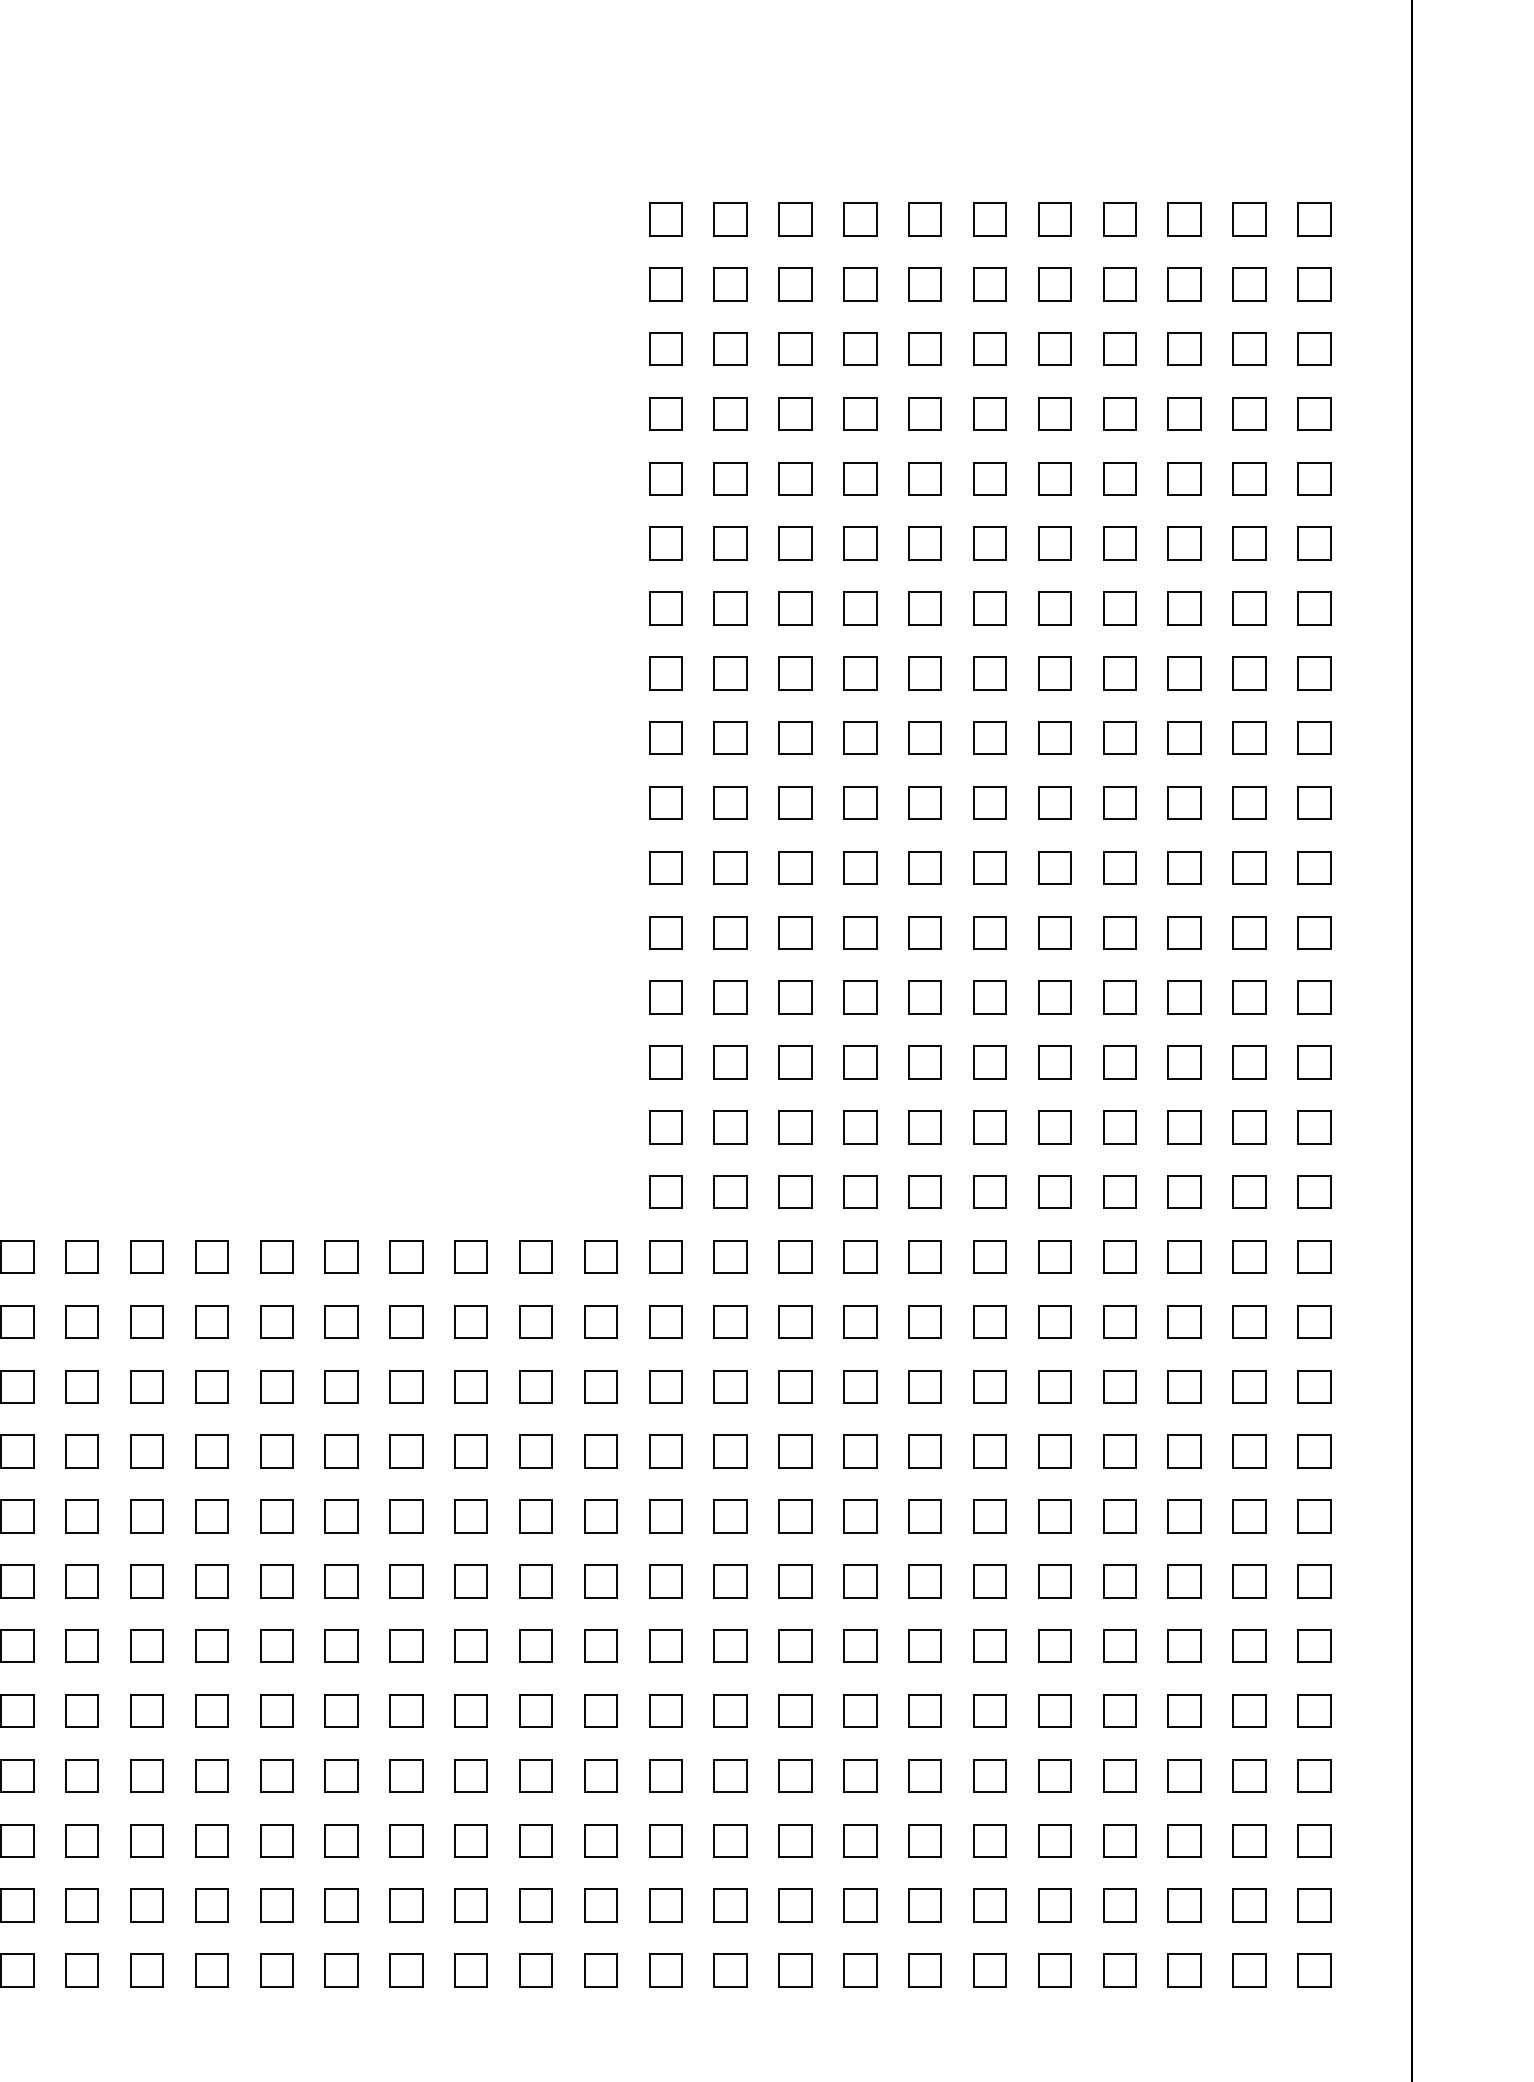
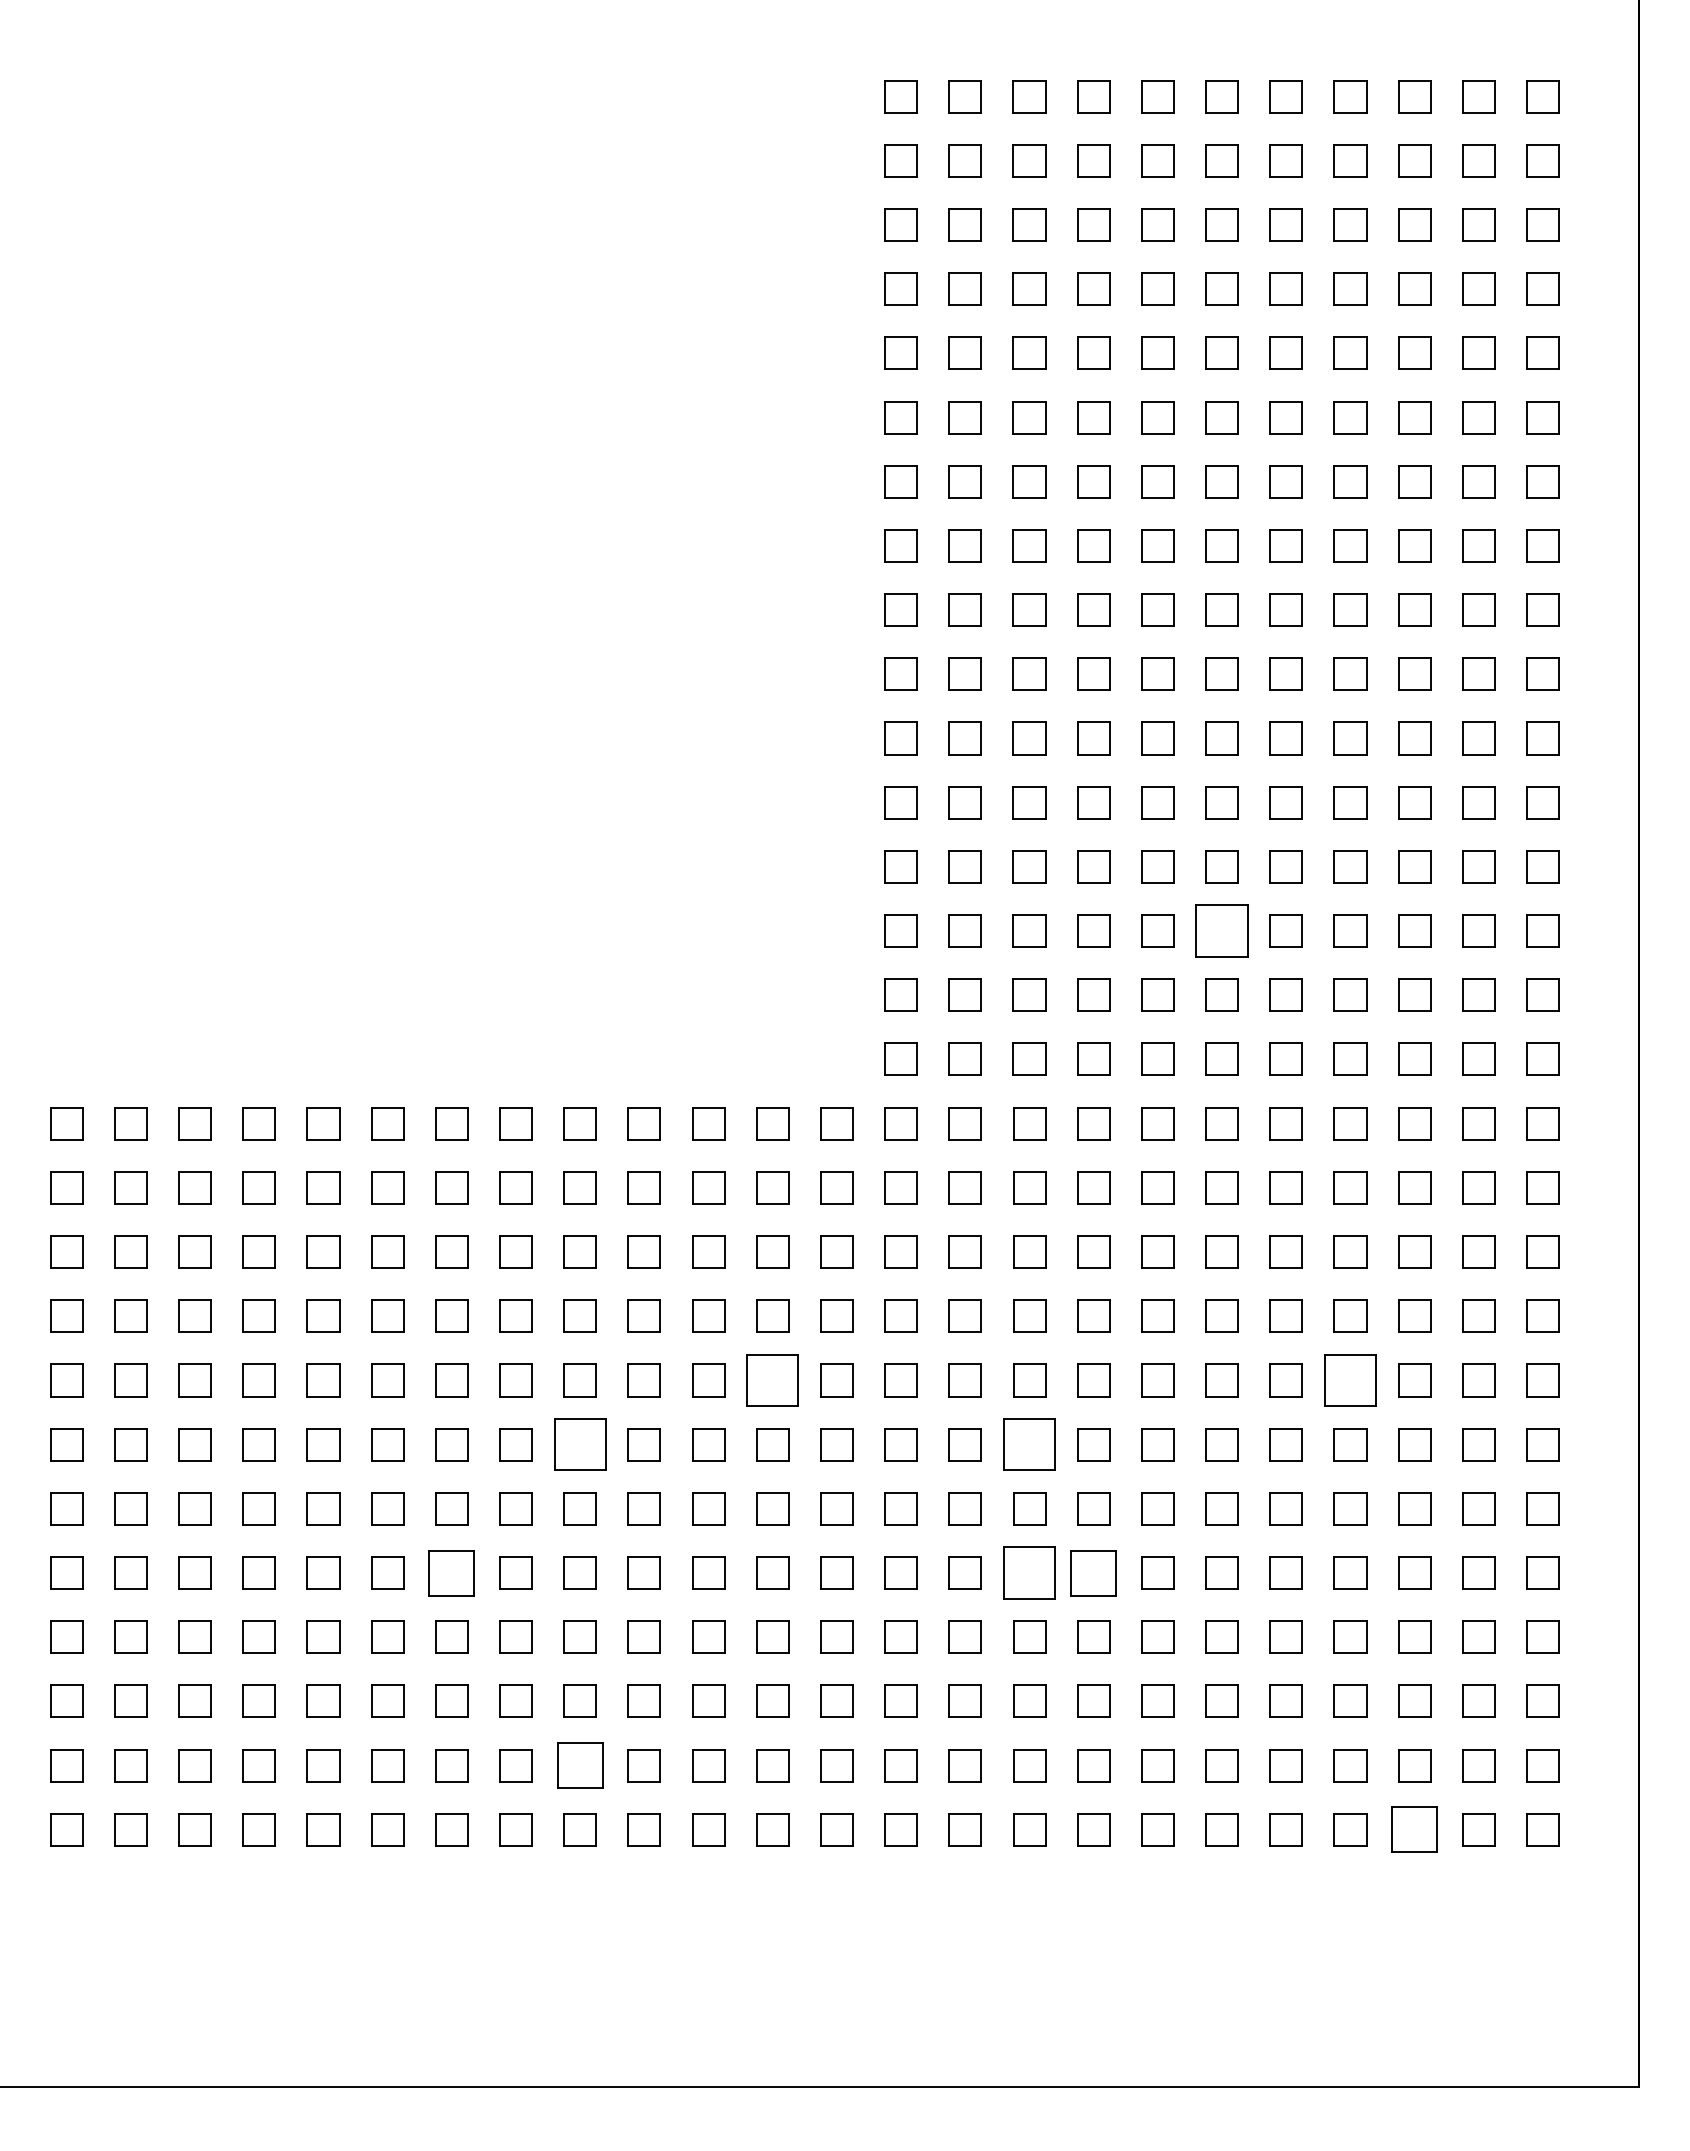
part: (989, 1061) -> (1221, 930), size x1.6
part: (535, 1516) -> (772, 1380), size x1.6
part: (1119, 1516) -> (1350, 1380), size x1.6
part: (340, 1581) -> (579, 1444), size x1.6
part: (795, 1581) -> (1029, 1444), size x1.6
part: (211, 1710) -> (451, 1572), size x1.4
part: (795, 1710) -> (1029, 1572), size x1.6
part: (860, 1710) -> (1093, 1572), size x1.4
part: (340, 1905) -> (579, 1765), size x1.4
part: (1184, 1970) -> (1414, 1829), size x1.4

